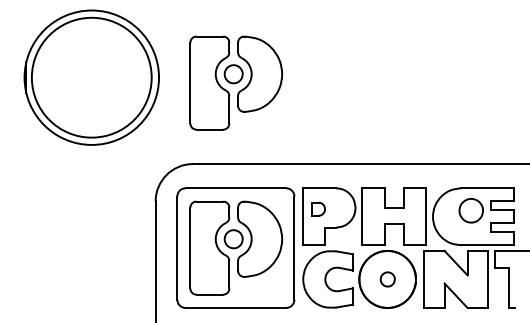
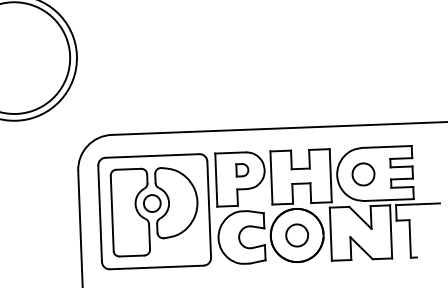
part: (235, 82) -> (148, 57), removed
part: (318, 208) -> (242, 169), moved
part: (470, 210) -> (362, 174), moved
part: (387, 279) -> (297, 235), size x1.67

